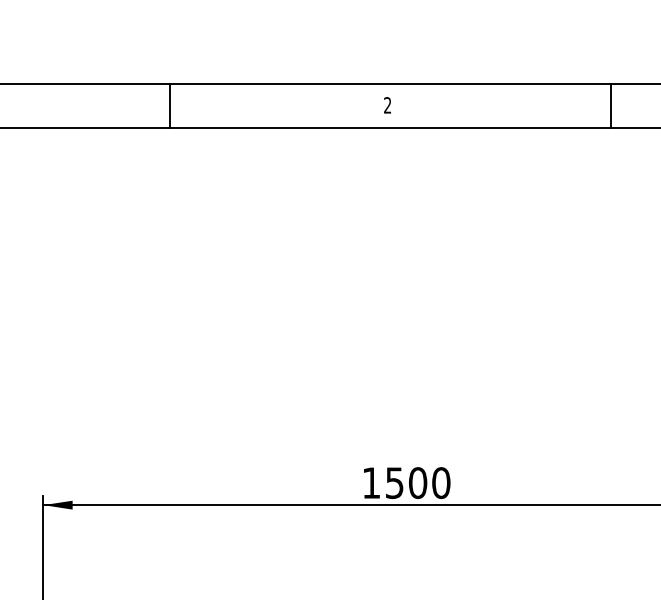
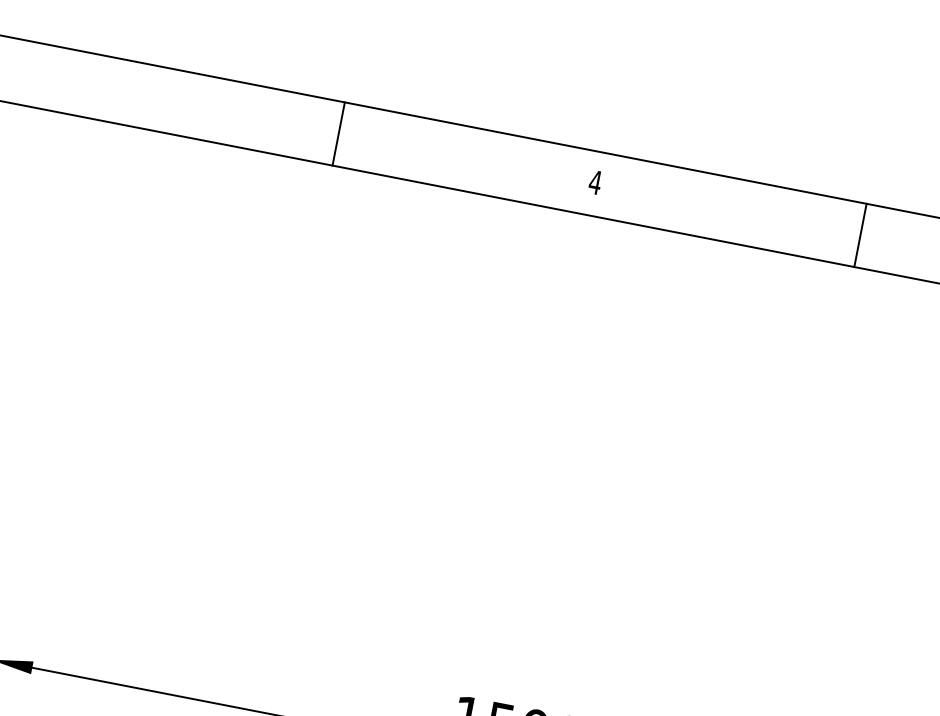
text: (387, 105) -> (595, 182), 2 -> 4
line: (169, 106) -> (338, 134), moved
line: (610, 106) -> (860, 235), moved

